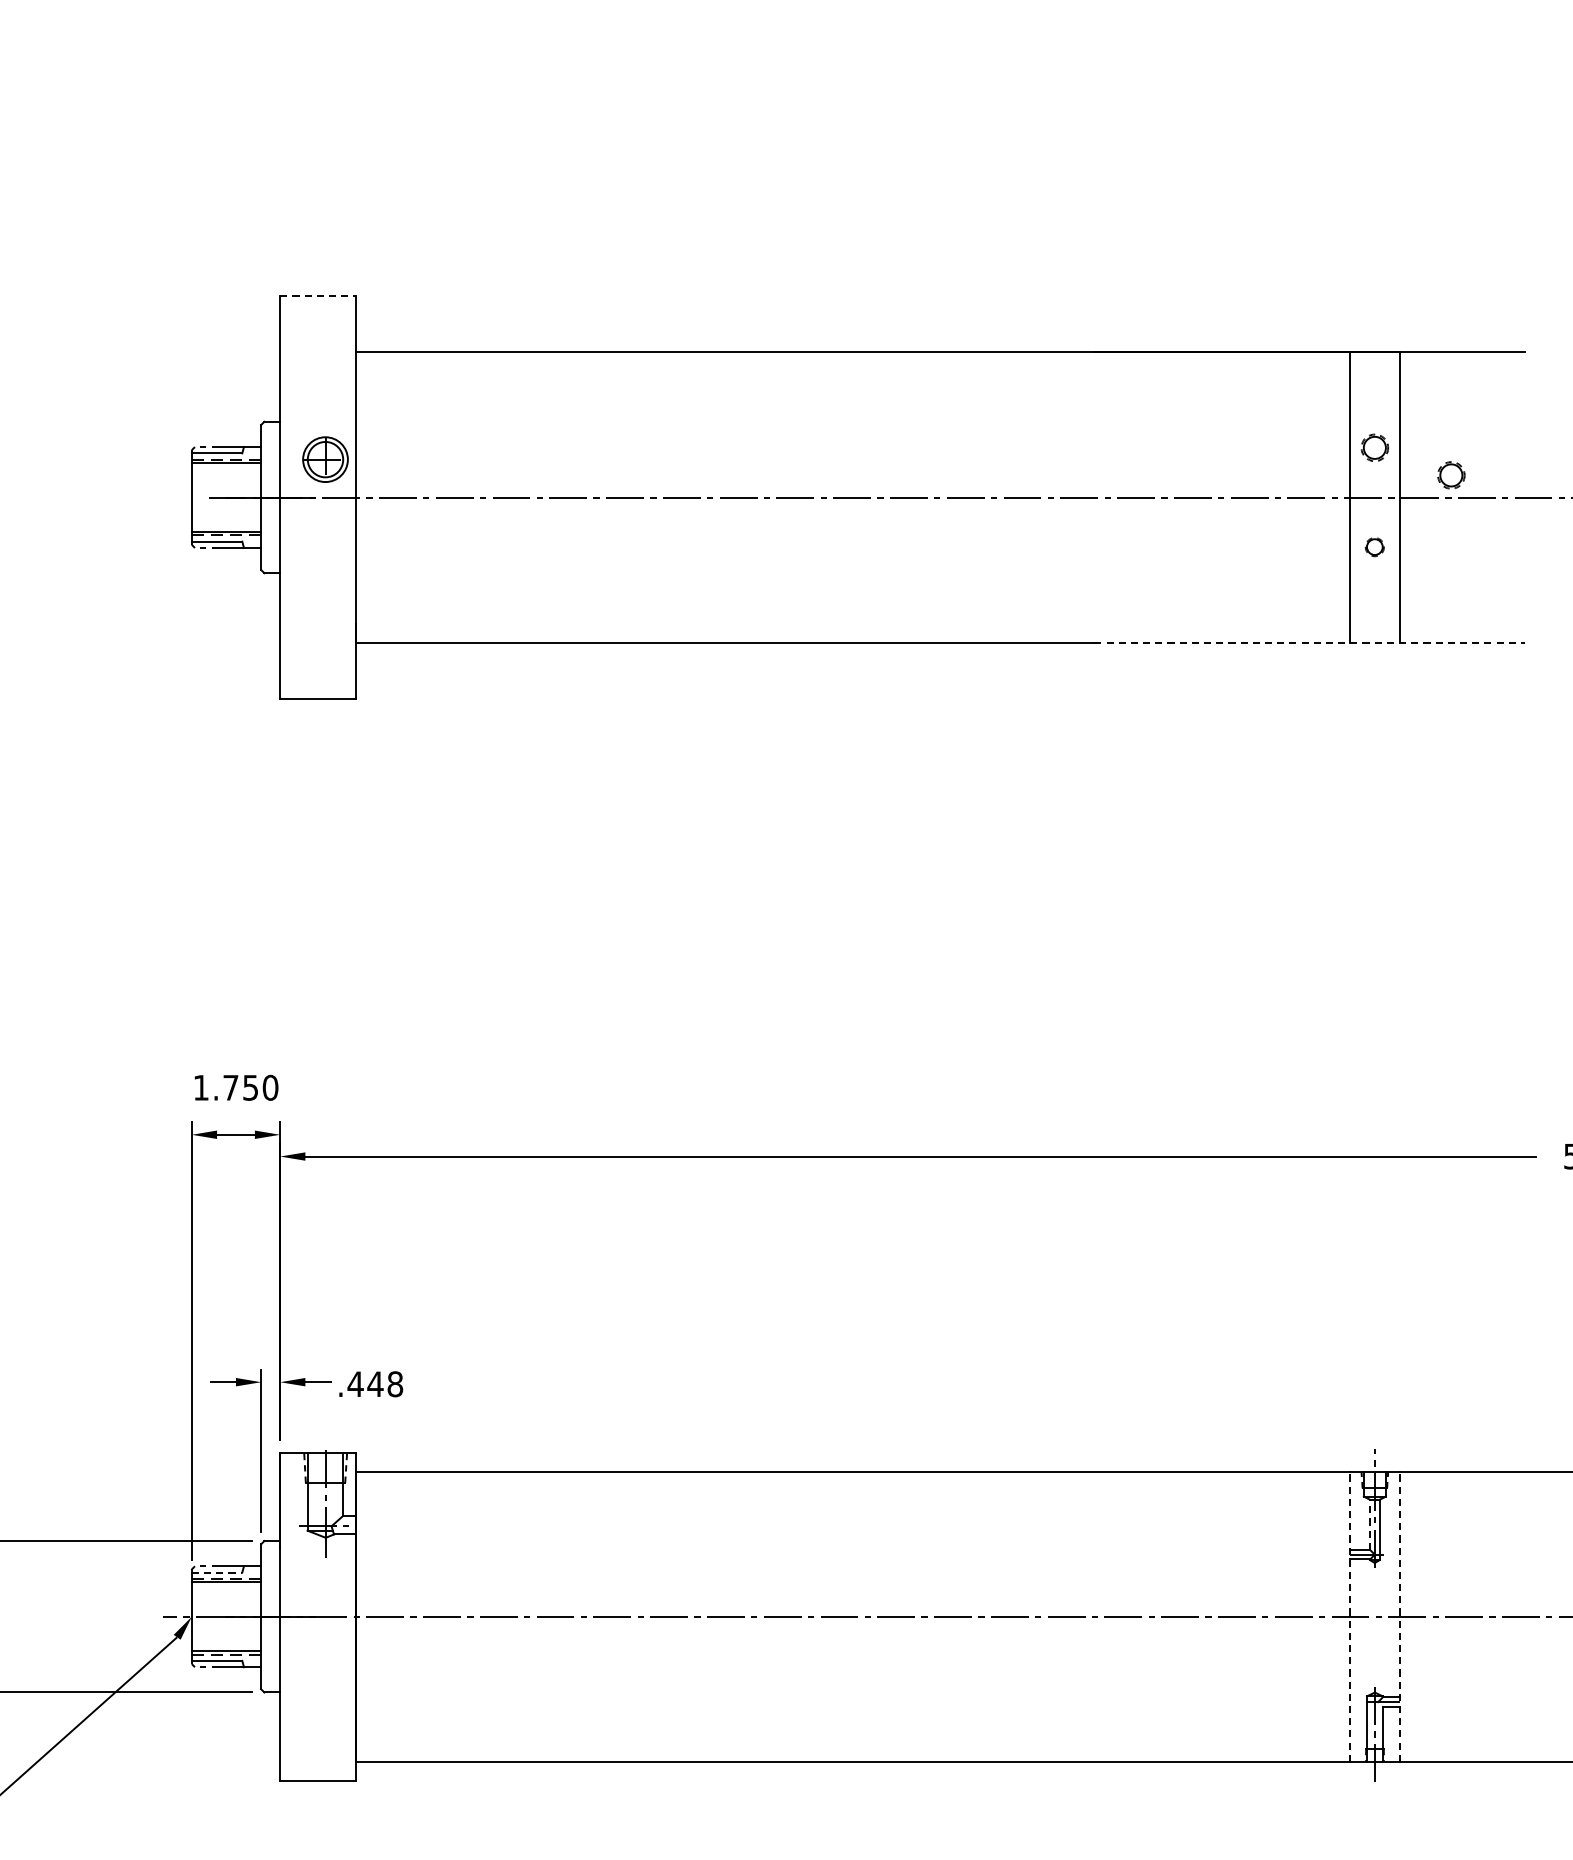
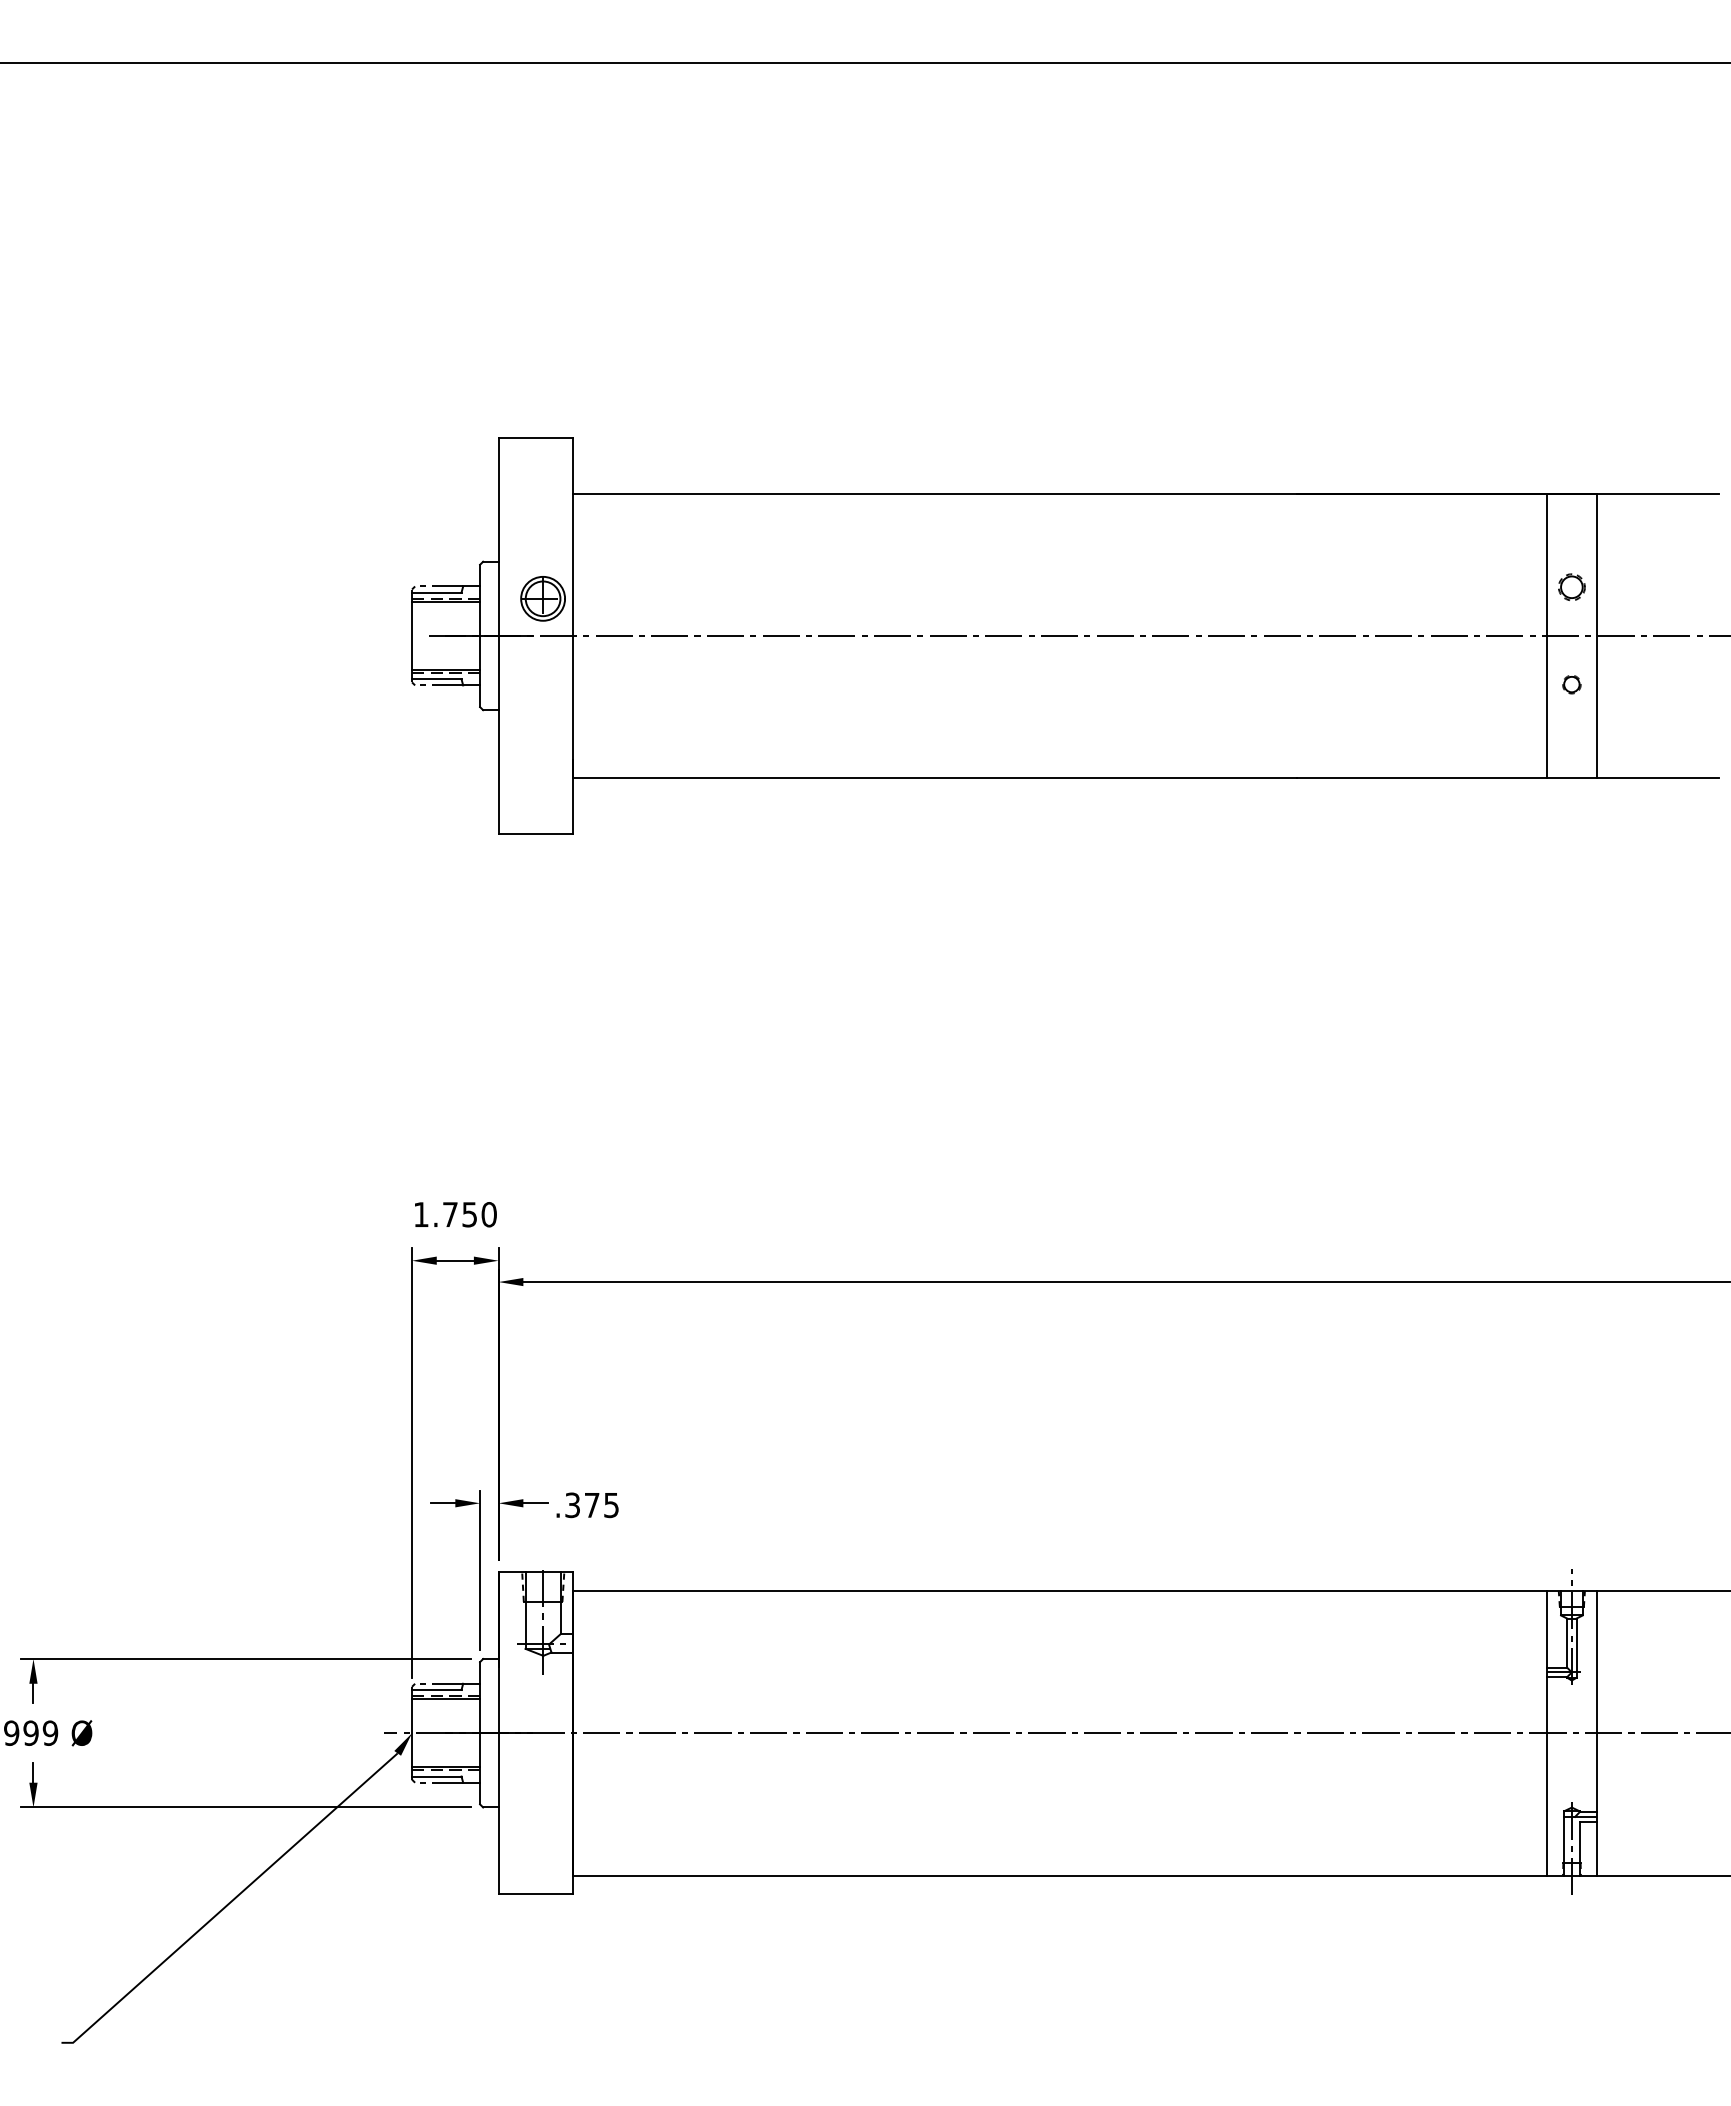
line: (318, 296) -> (536, 438), dashed -> solid
part: (1450, 474) -> (1646, 613), removed
line: (1310, 642) -> (1508, 778), dashed -> solid
text: (374, 1384) -> (591, 1505), .448 -> .375
line: (1370, 1525) -> (1567, 1643), dashed -> solid
line: (216, 1572) -> (436, 1689), dashed -> solid
line: (1349, 1616) -> (1547, 1732), dashed -> solid
line: (1399, 1616) -> (1596, 1732), dashed -> solid

